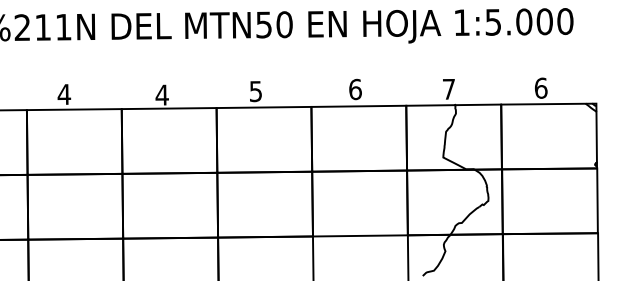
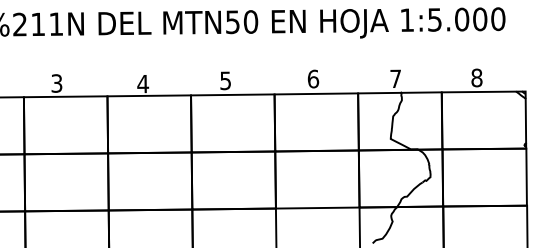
text: (540, 87) -> (476, 77), 6 -> 8
text: (63, 94) -> (56, 83), 4 -> 3

